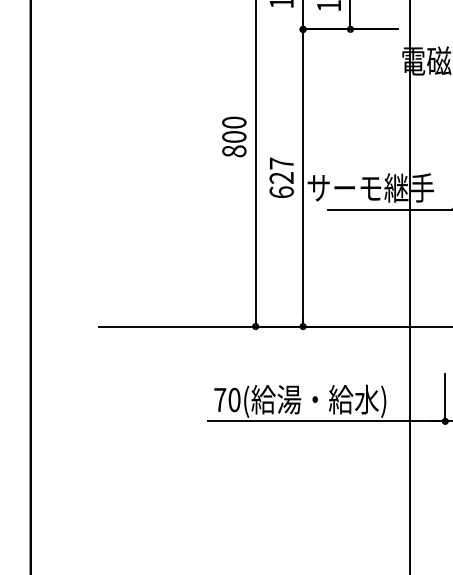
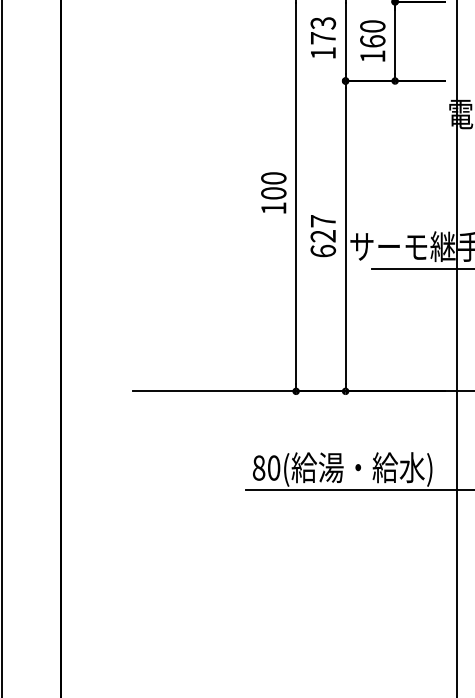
text: (234, 151) -> (273, 208), 800 -> 100
text: (219, 399) -> (258, 467), 70( -> 80(

